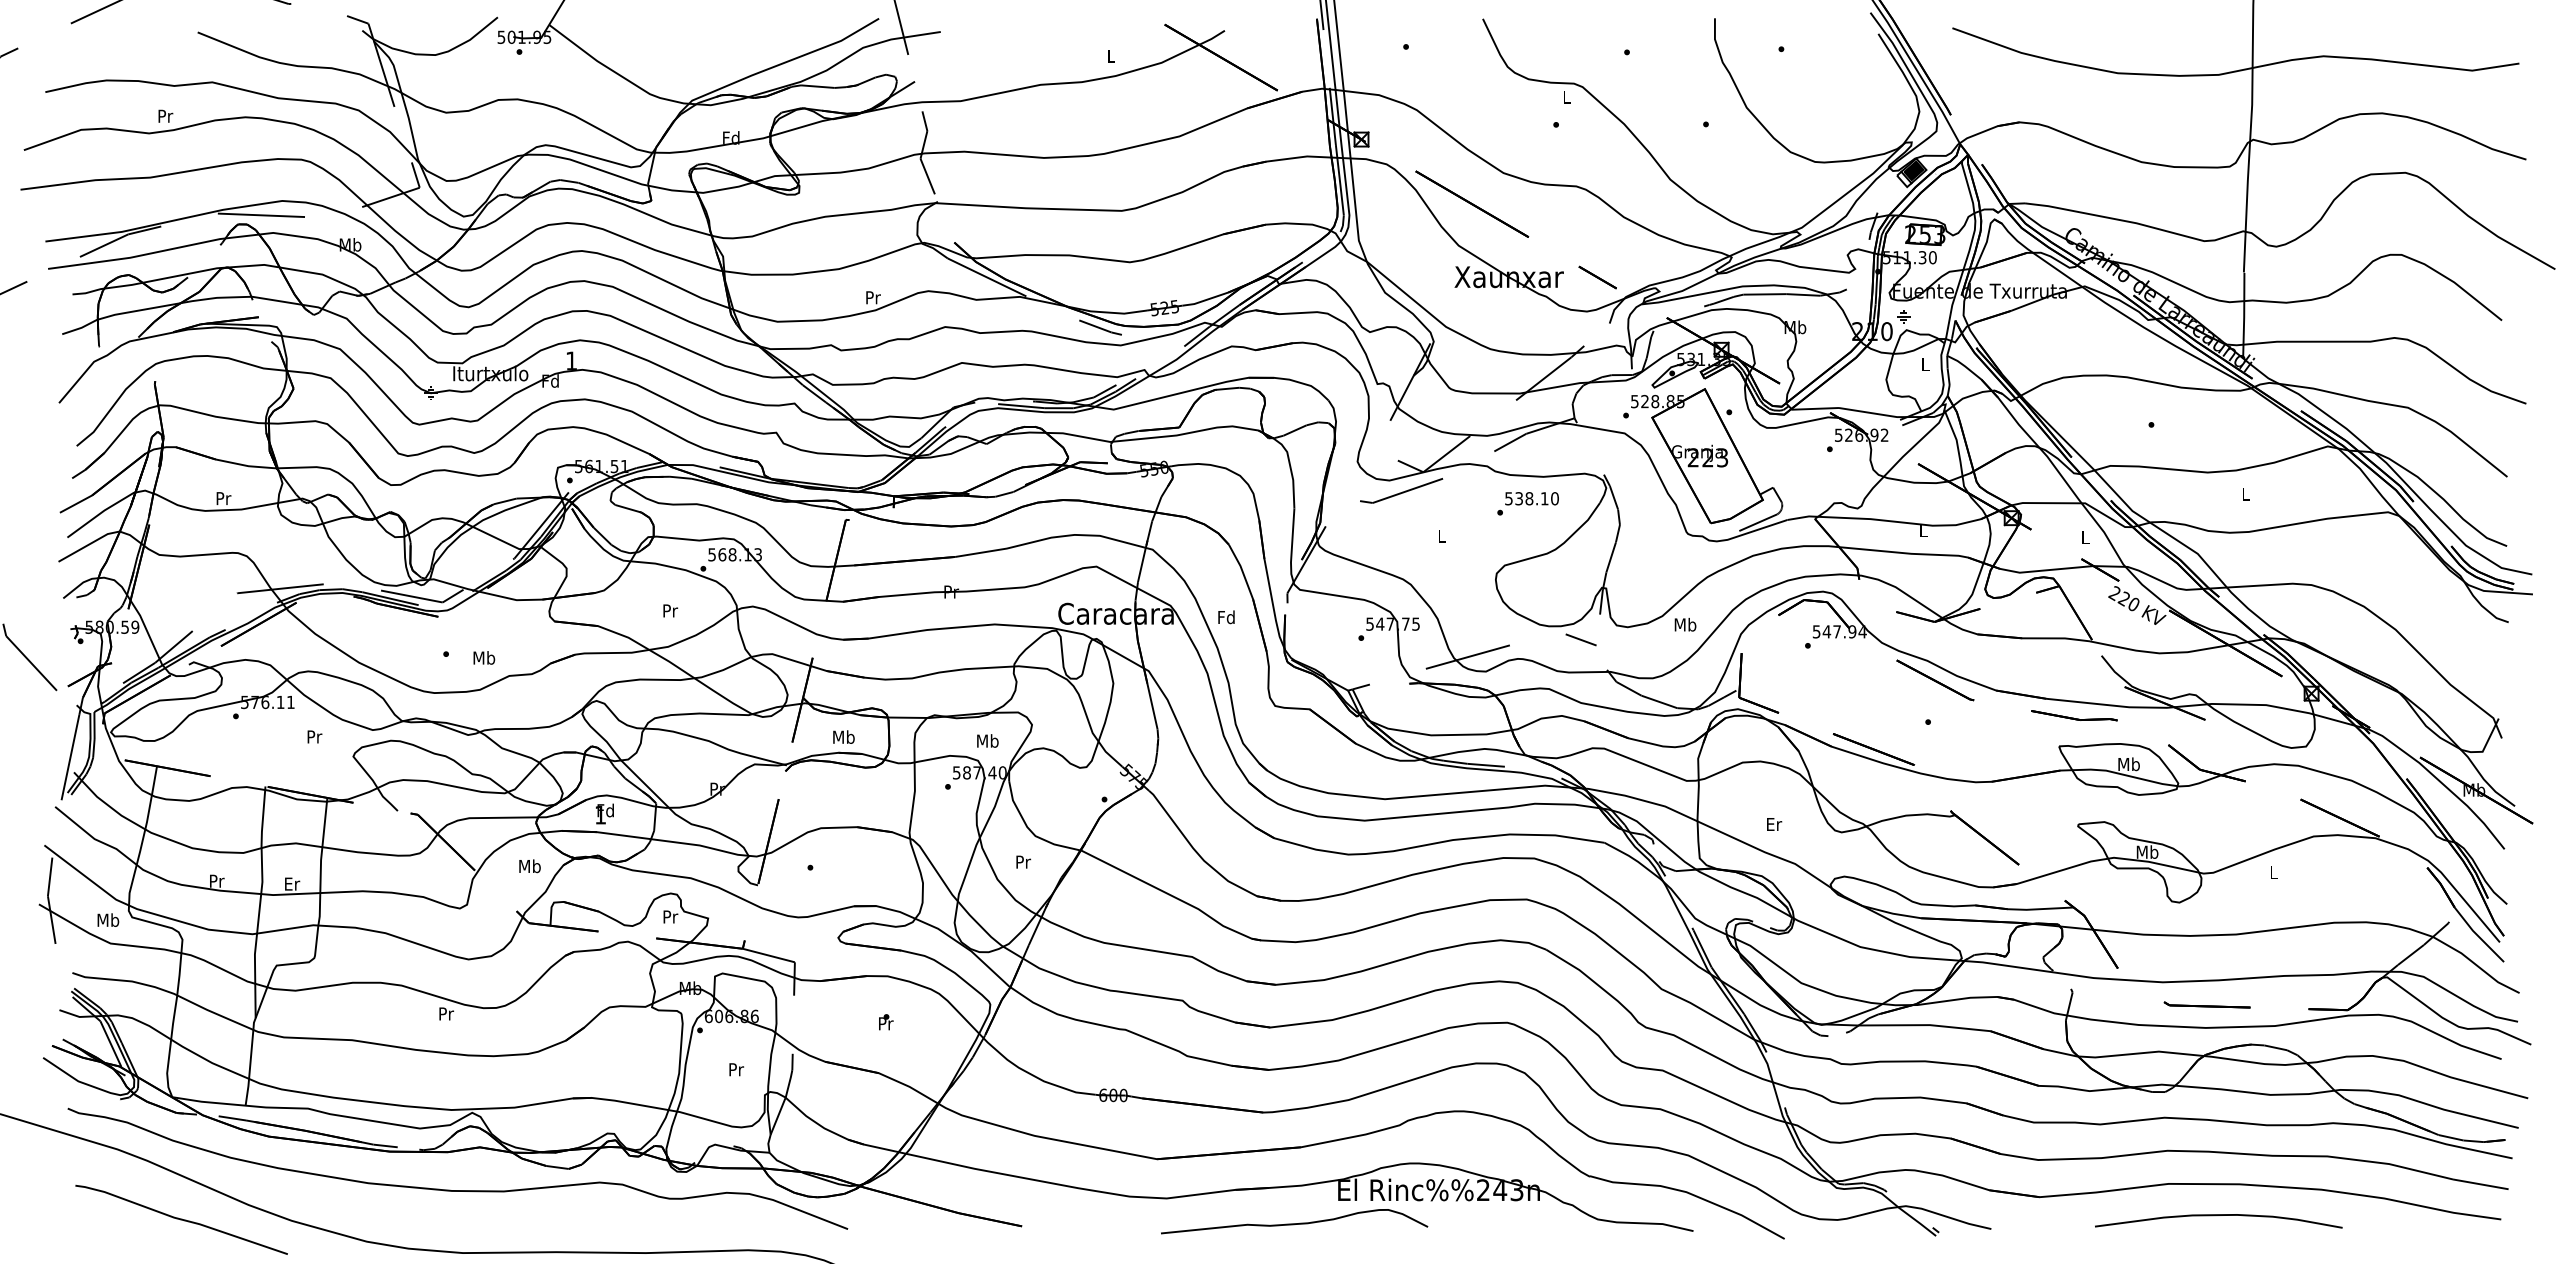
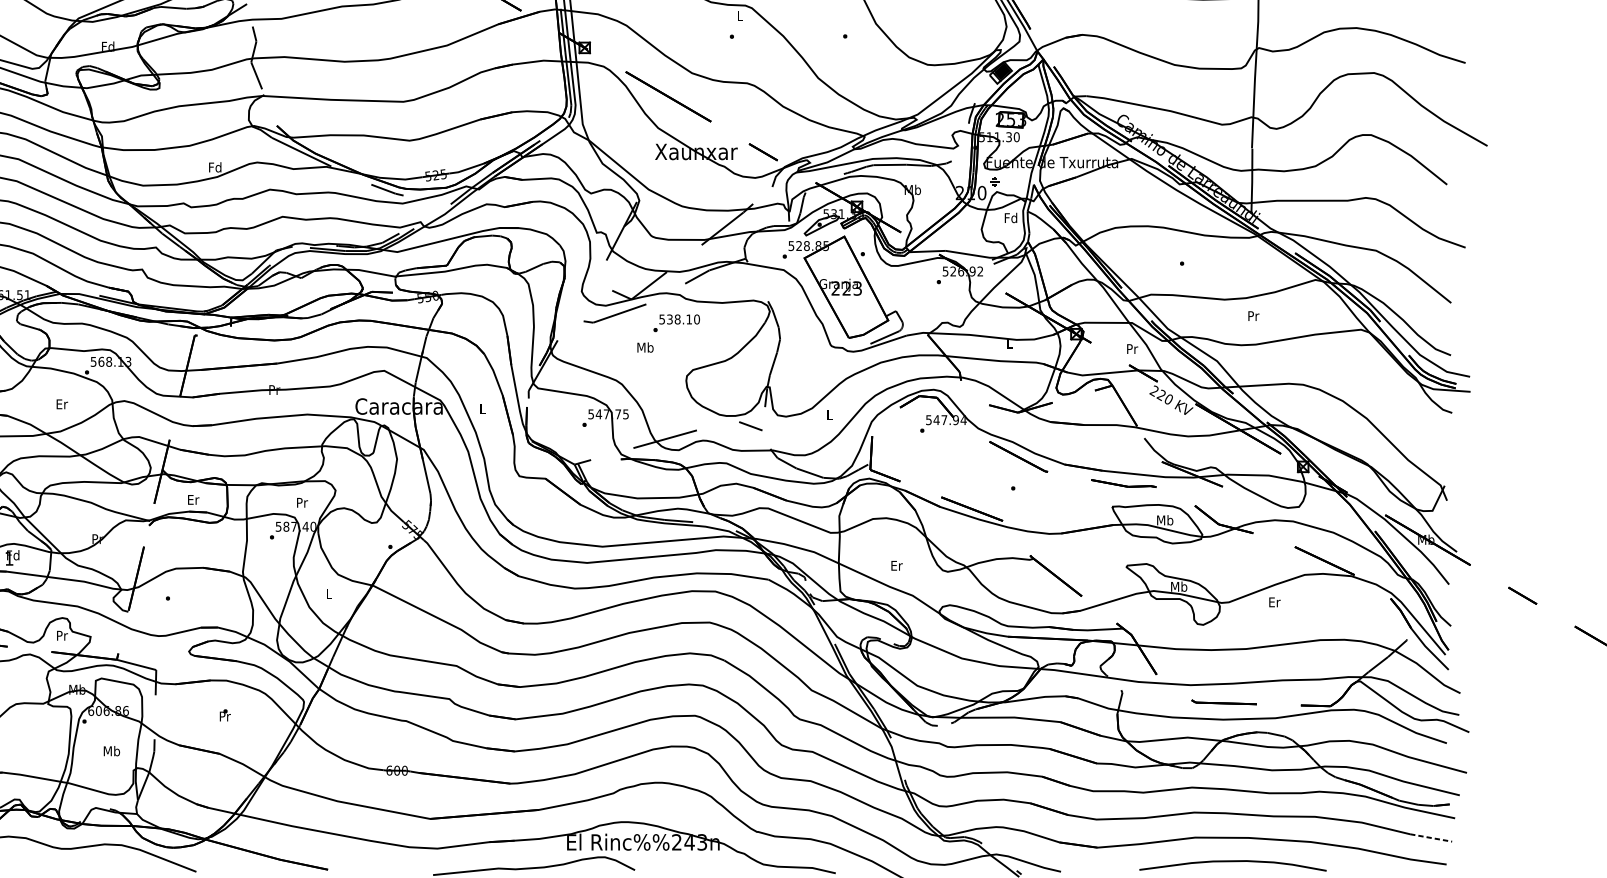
text: (872, 297) -> (214, 167), Pr -> Fd
text: (1925, 364) -> (1011, 217), L -> Fd
text: (2246, 493) -> (1253, 315), L -> Pr
text: (1527, 503) -> (676, 323), moved
text: (1441, 535) -> (645, 347), L -> Mb
text: (2085, 537) -> (1132, 348), L -> Pr
text: (670, 610) -> (62, 404), Pr -> Er
text: (1226, 617) -> (482, 409), Fd -> L
text: (1685, 624) -> (829, 414), Mb -> L
text: (843, 736) -> (193, 499), Mb -> Er
text: (987, 740) -> (301, 502), Mb -> Pr
text: (1023, 861) -> (329, 593), Pr -> L
text: (2273, 872) -> (1274, 602), L -> Er
text: (736, 1069) -> (112, 751), Pr -> Mb
line: (2481, 1184) -> (1431, 838), solid -> dashed

